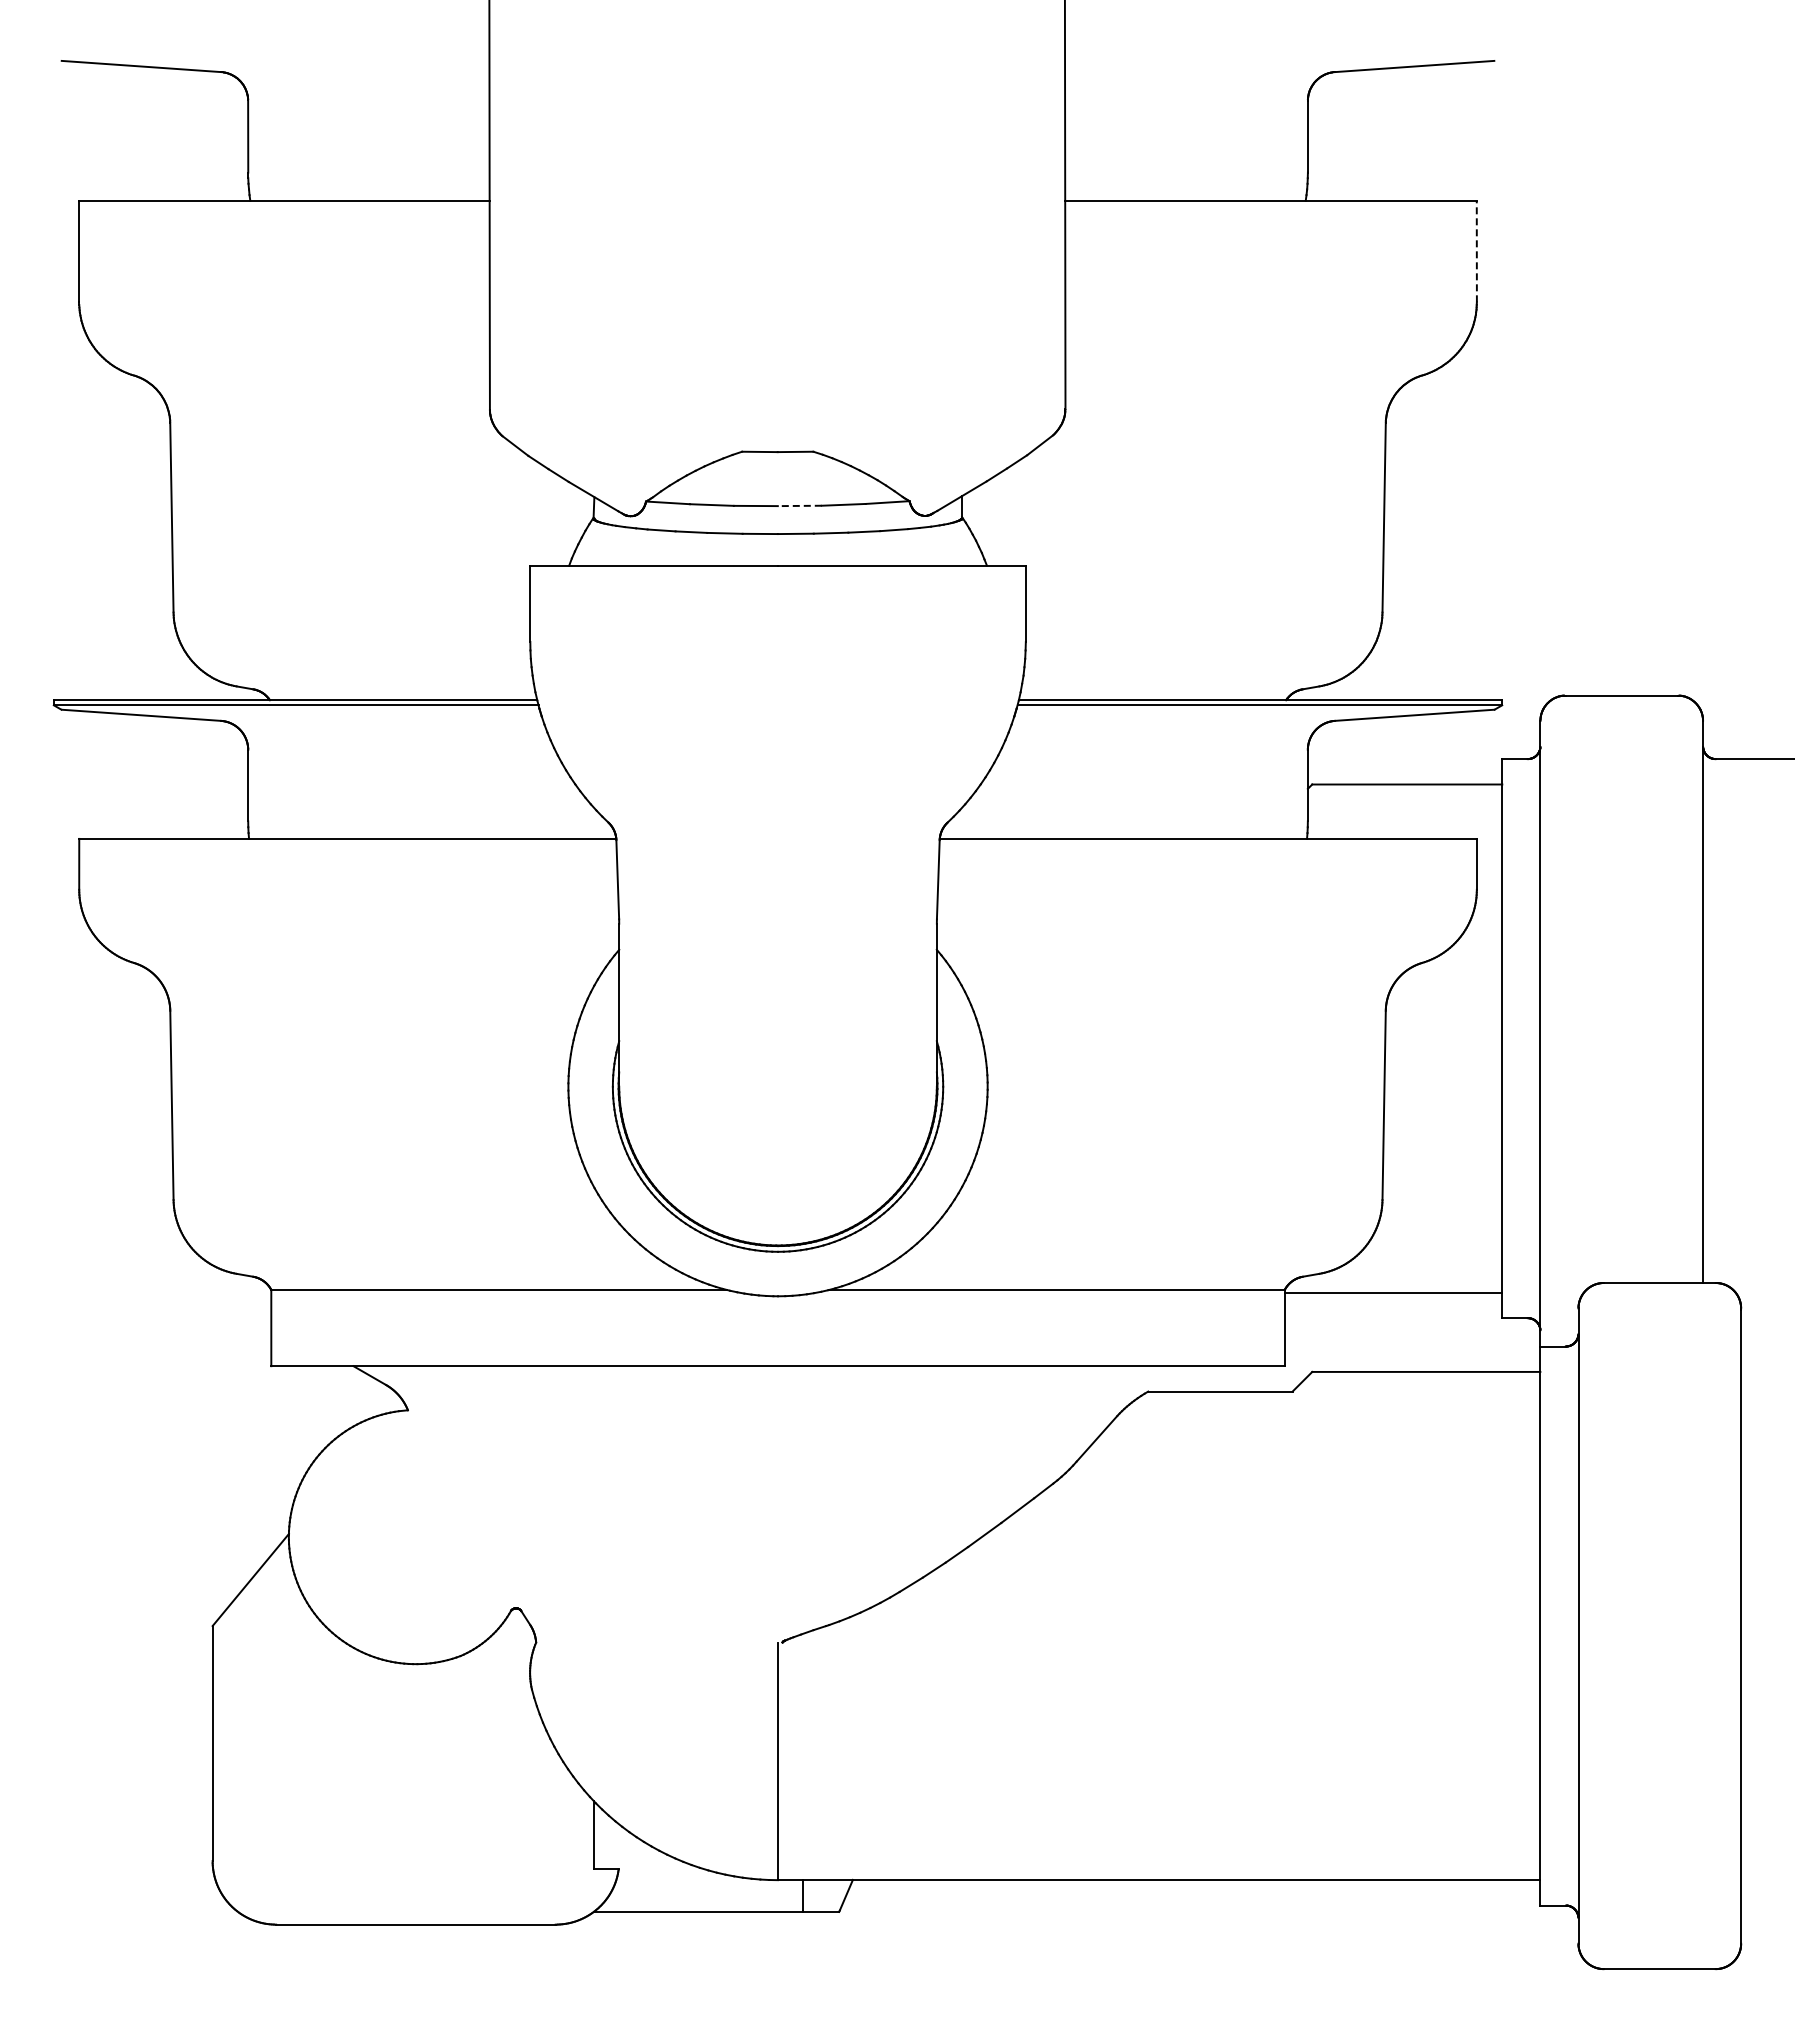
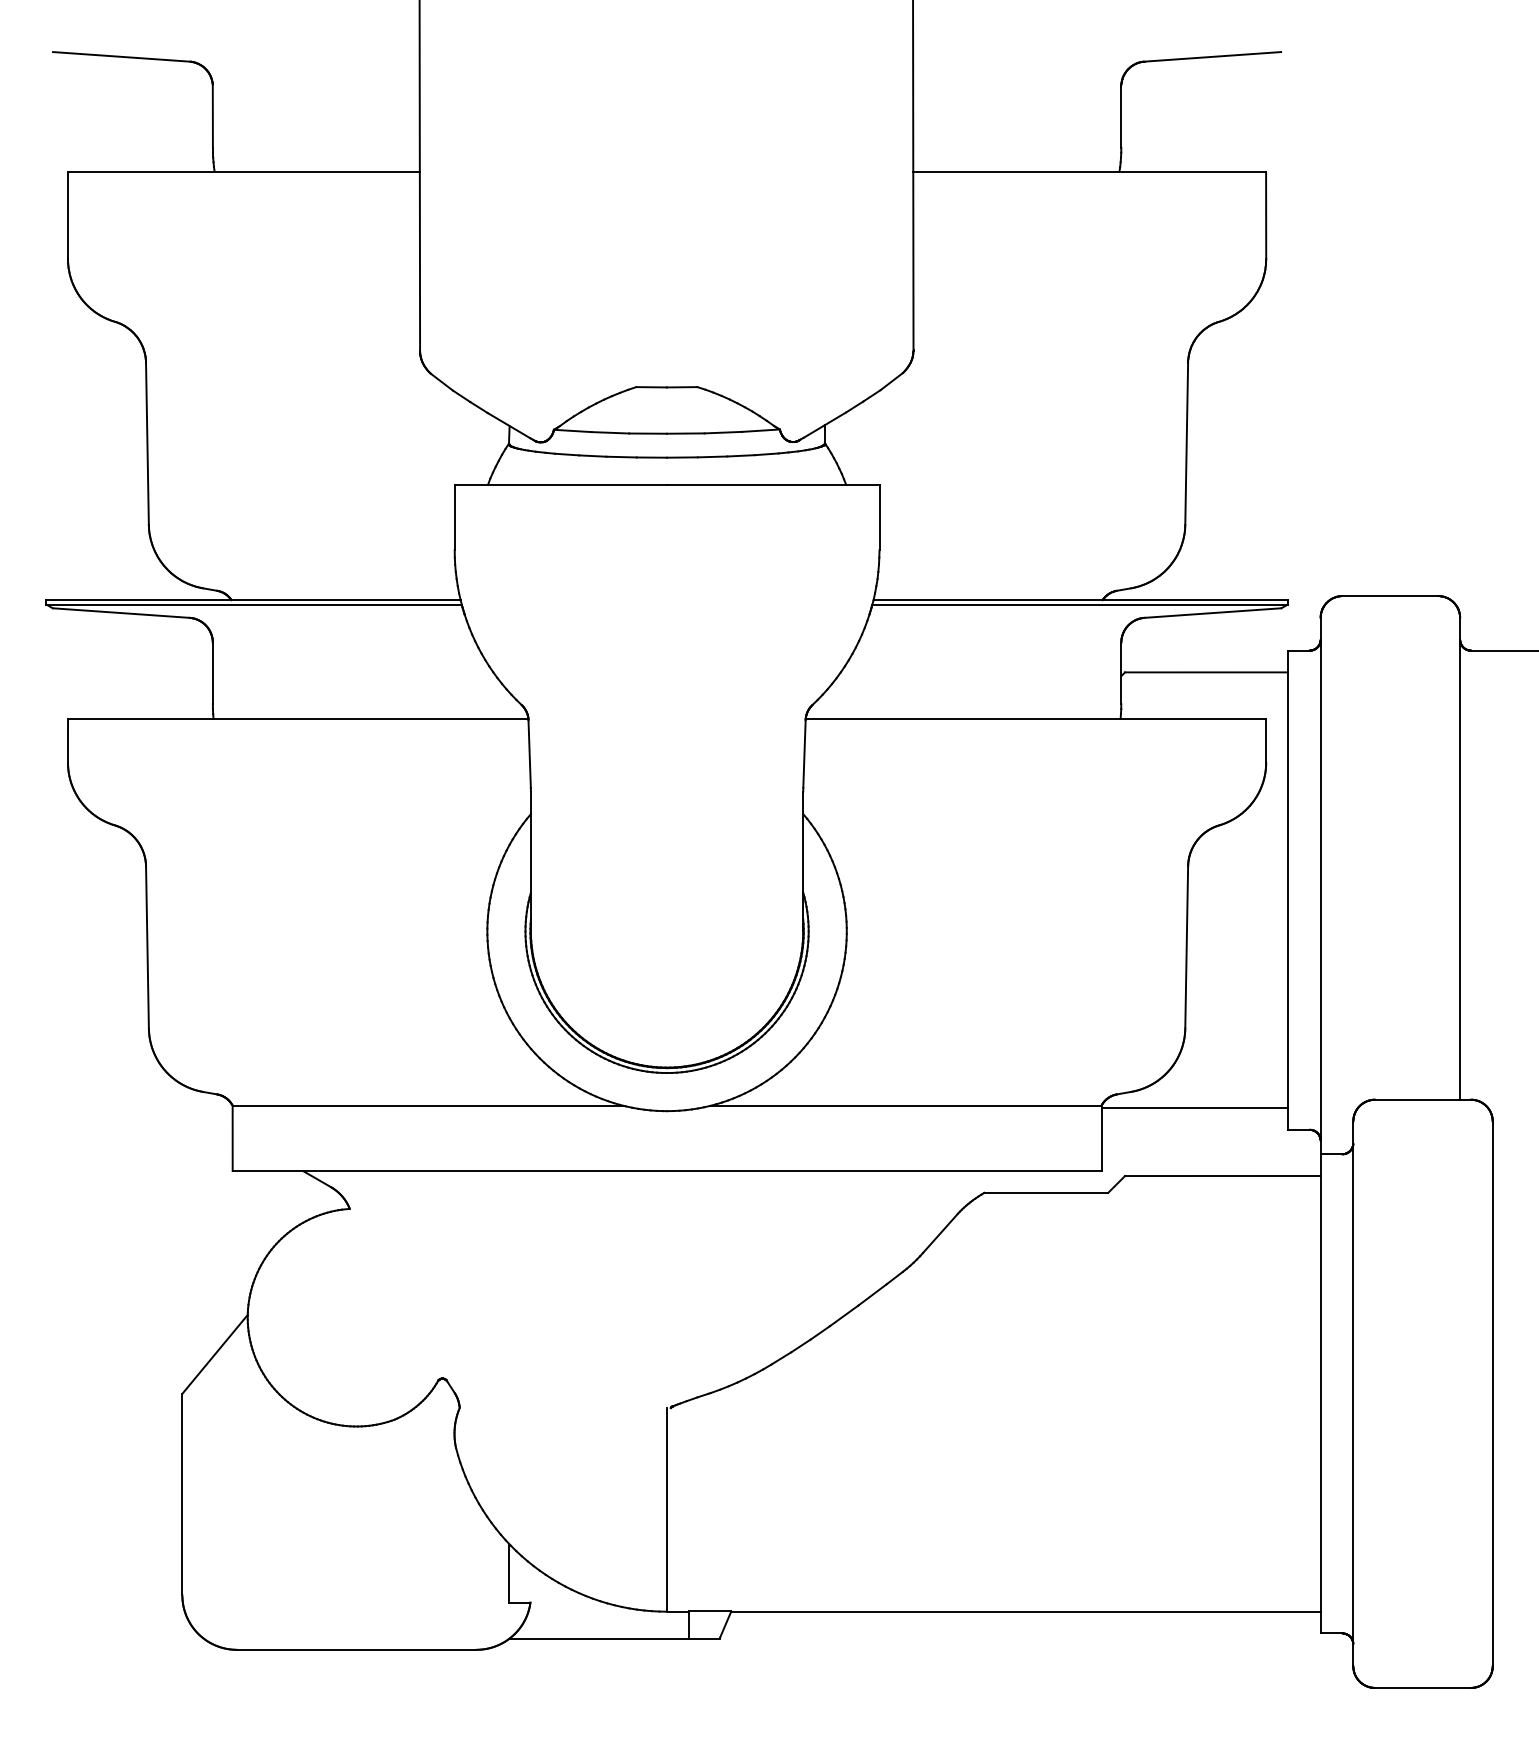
line: (1476, 251) -> (1265, 215), dashed -> solid
line: (799, 505) -> (685, 433), dashed -> solid

